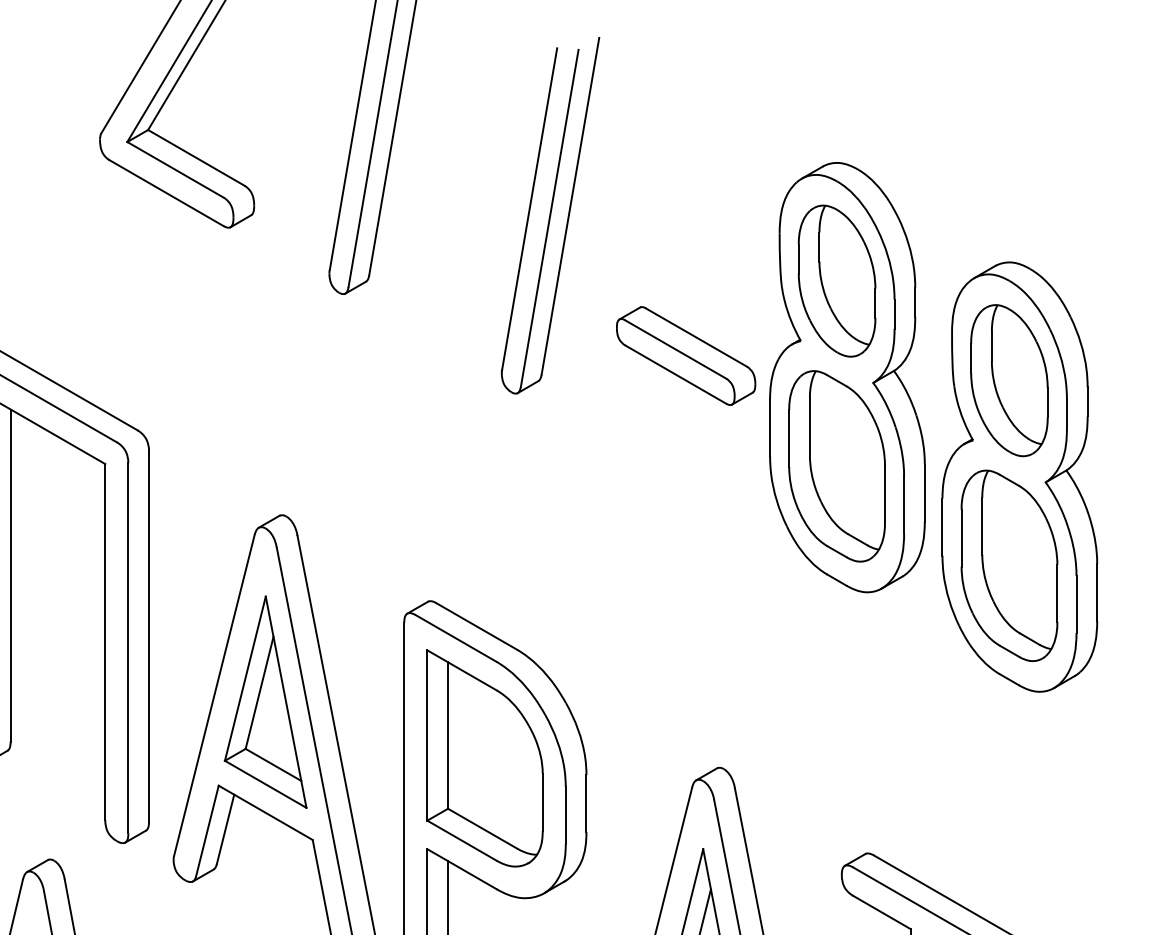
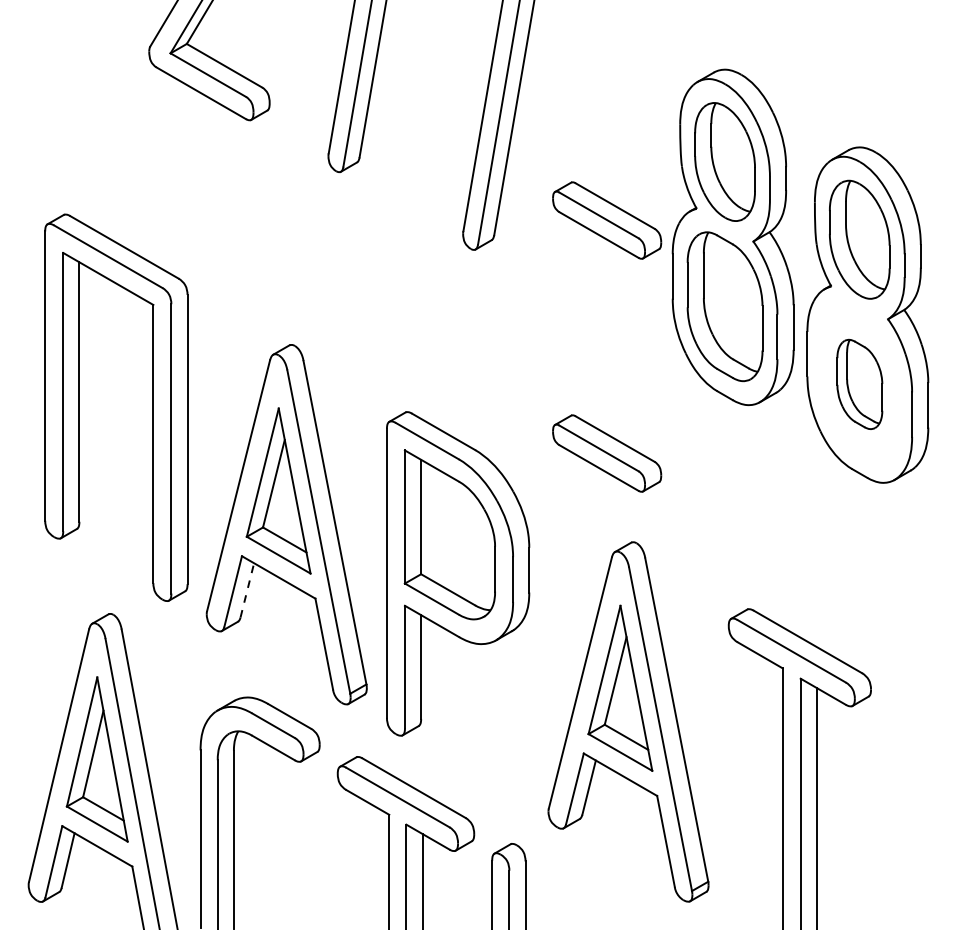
part: (1009, 565) -> (859, 384), size x0.6
part: (686, 654) -> (607, 453), added
line: (225, 829) -> (247, 590), solid -> dashed

